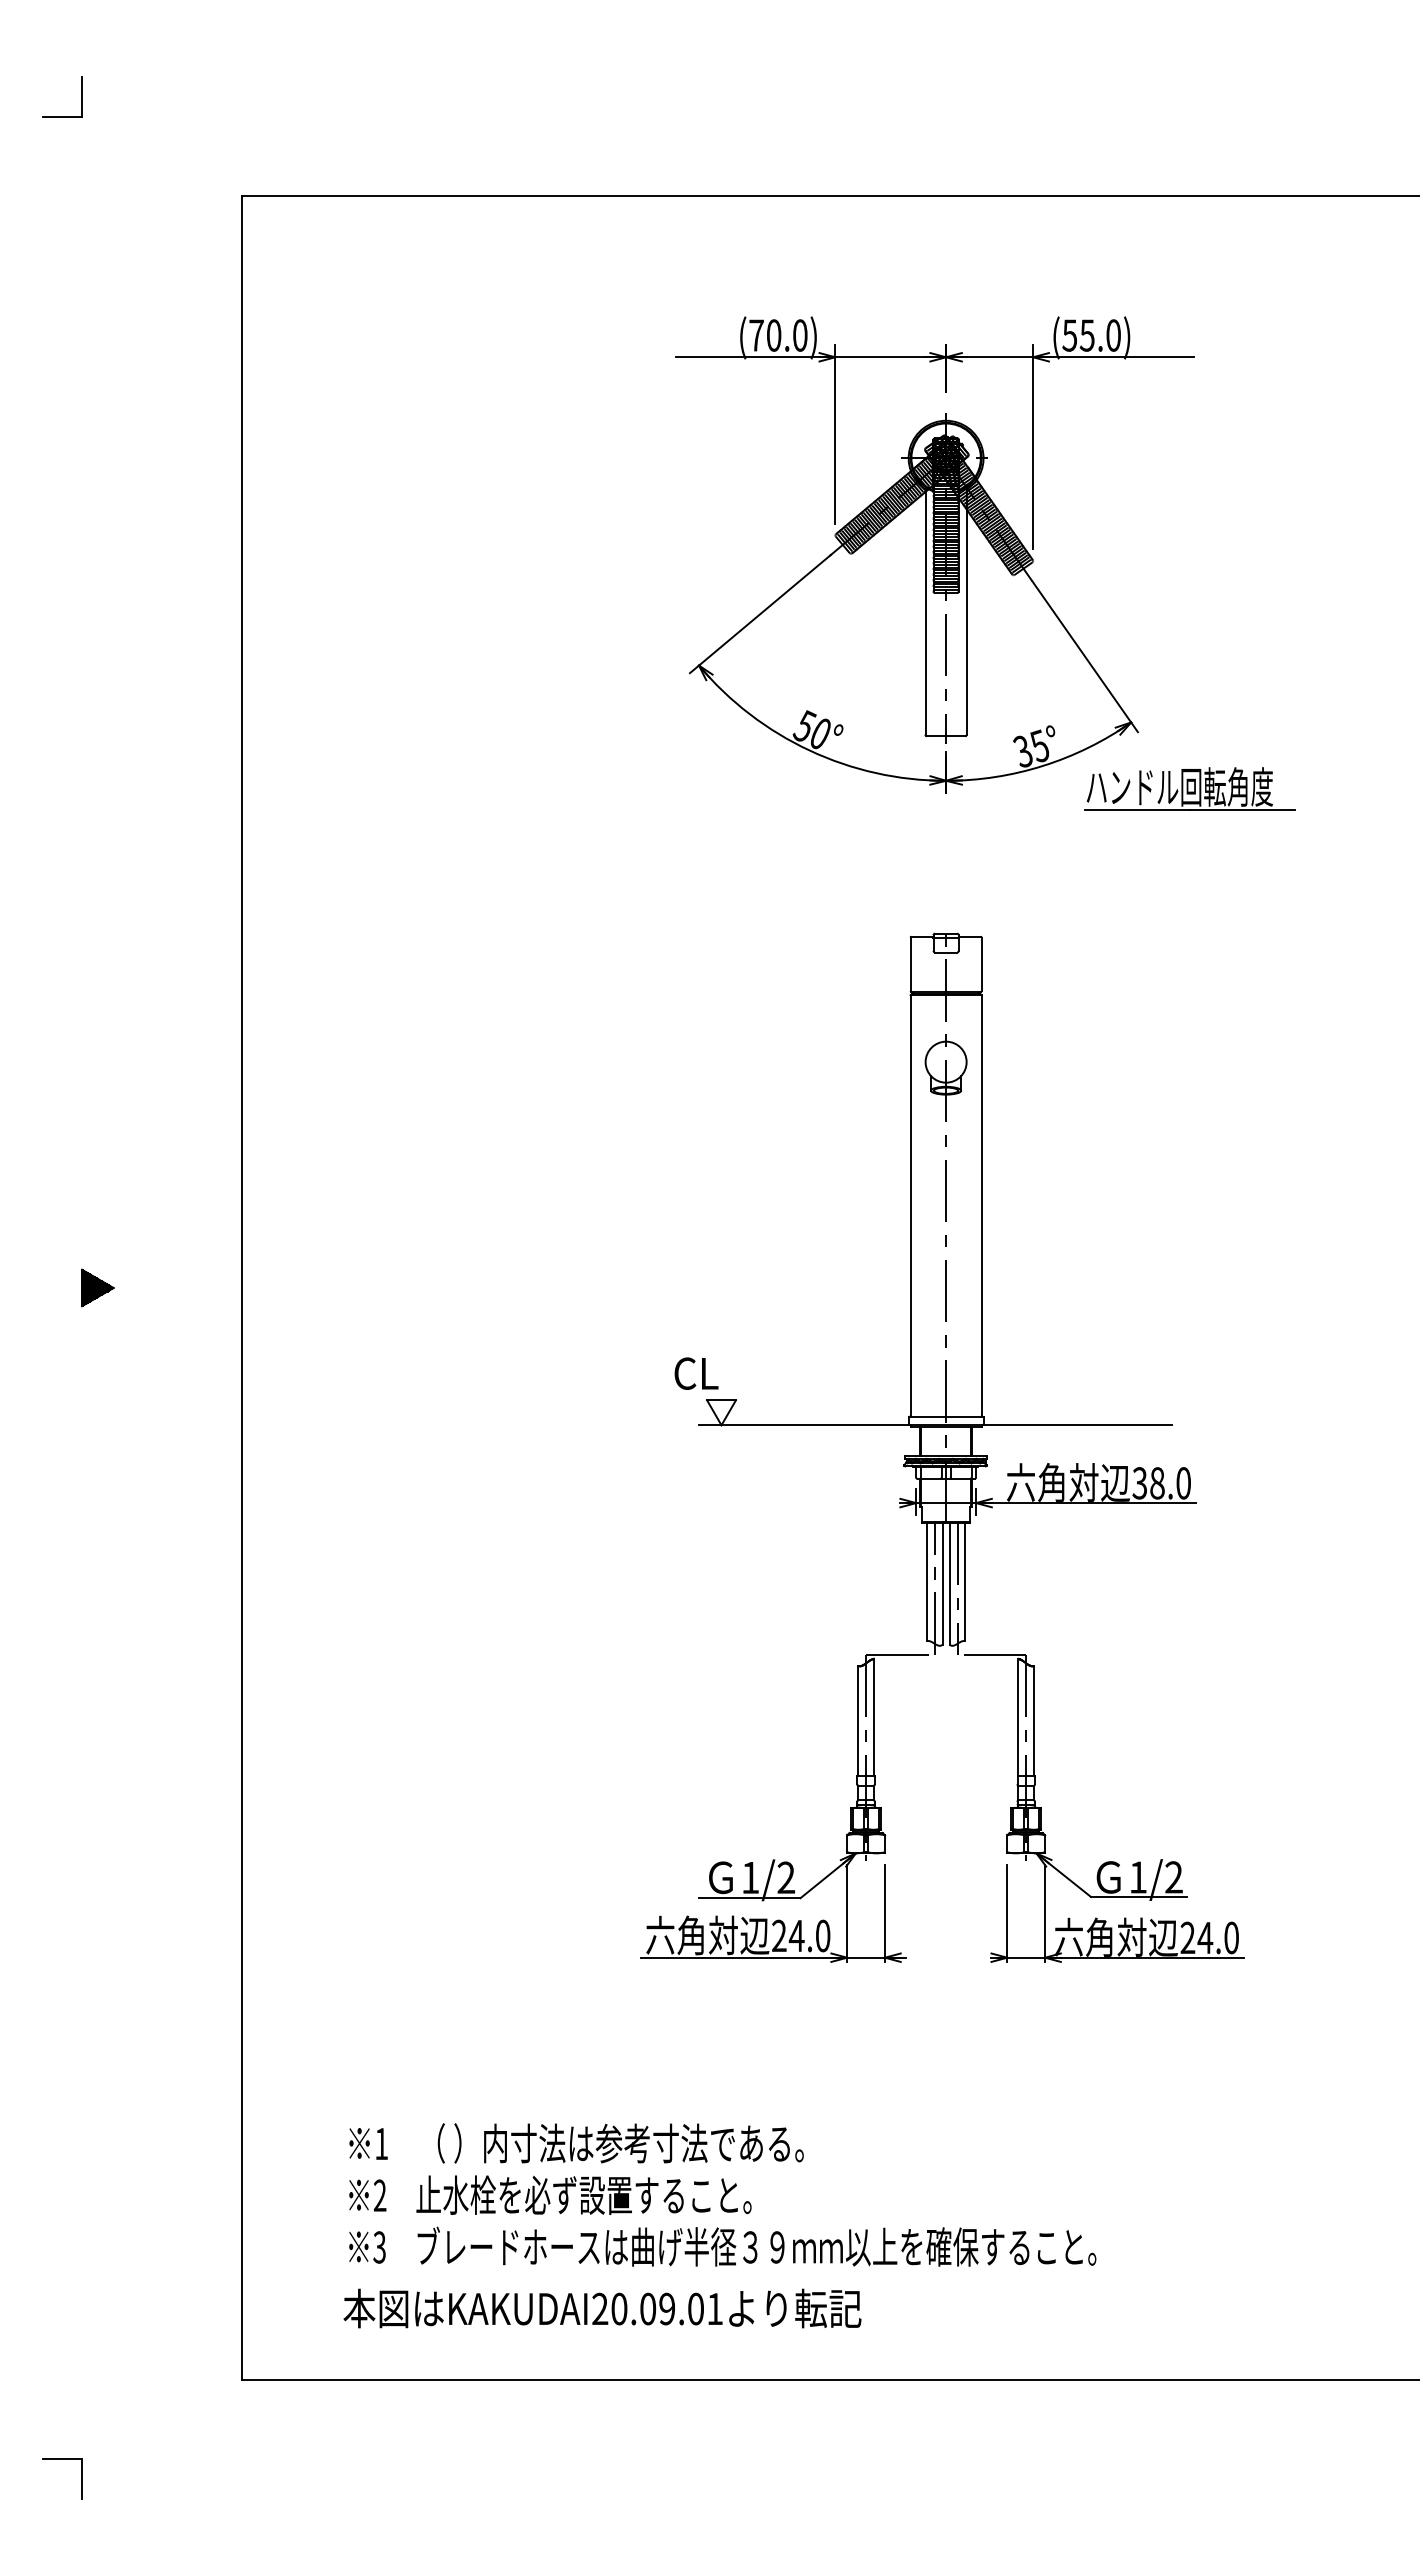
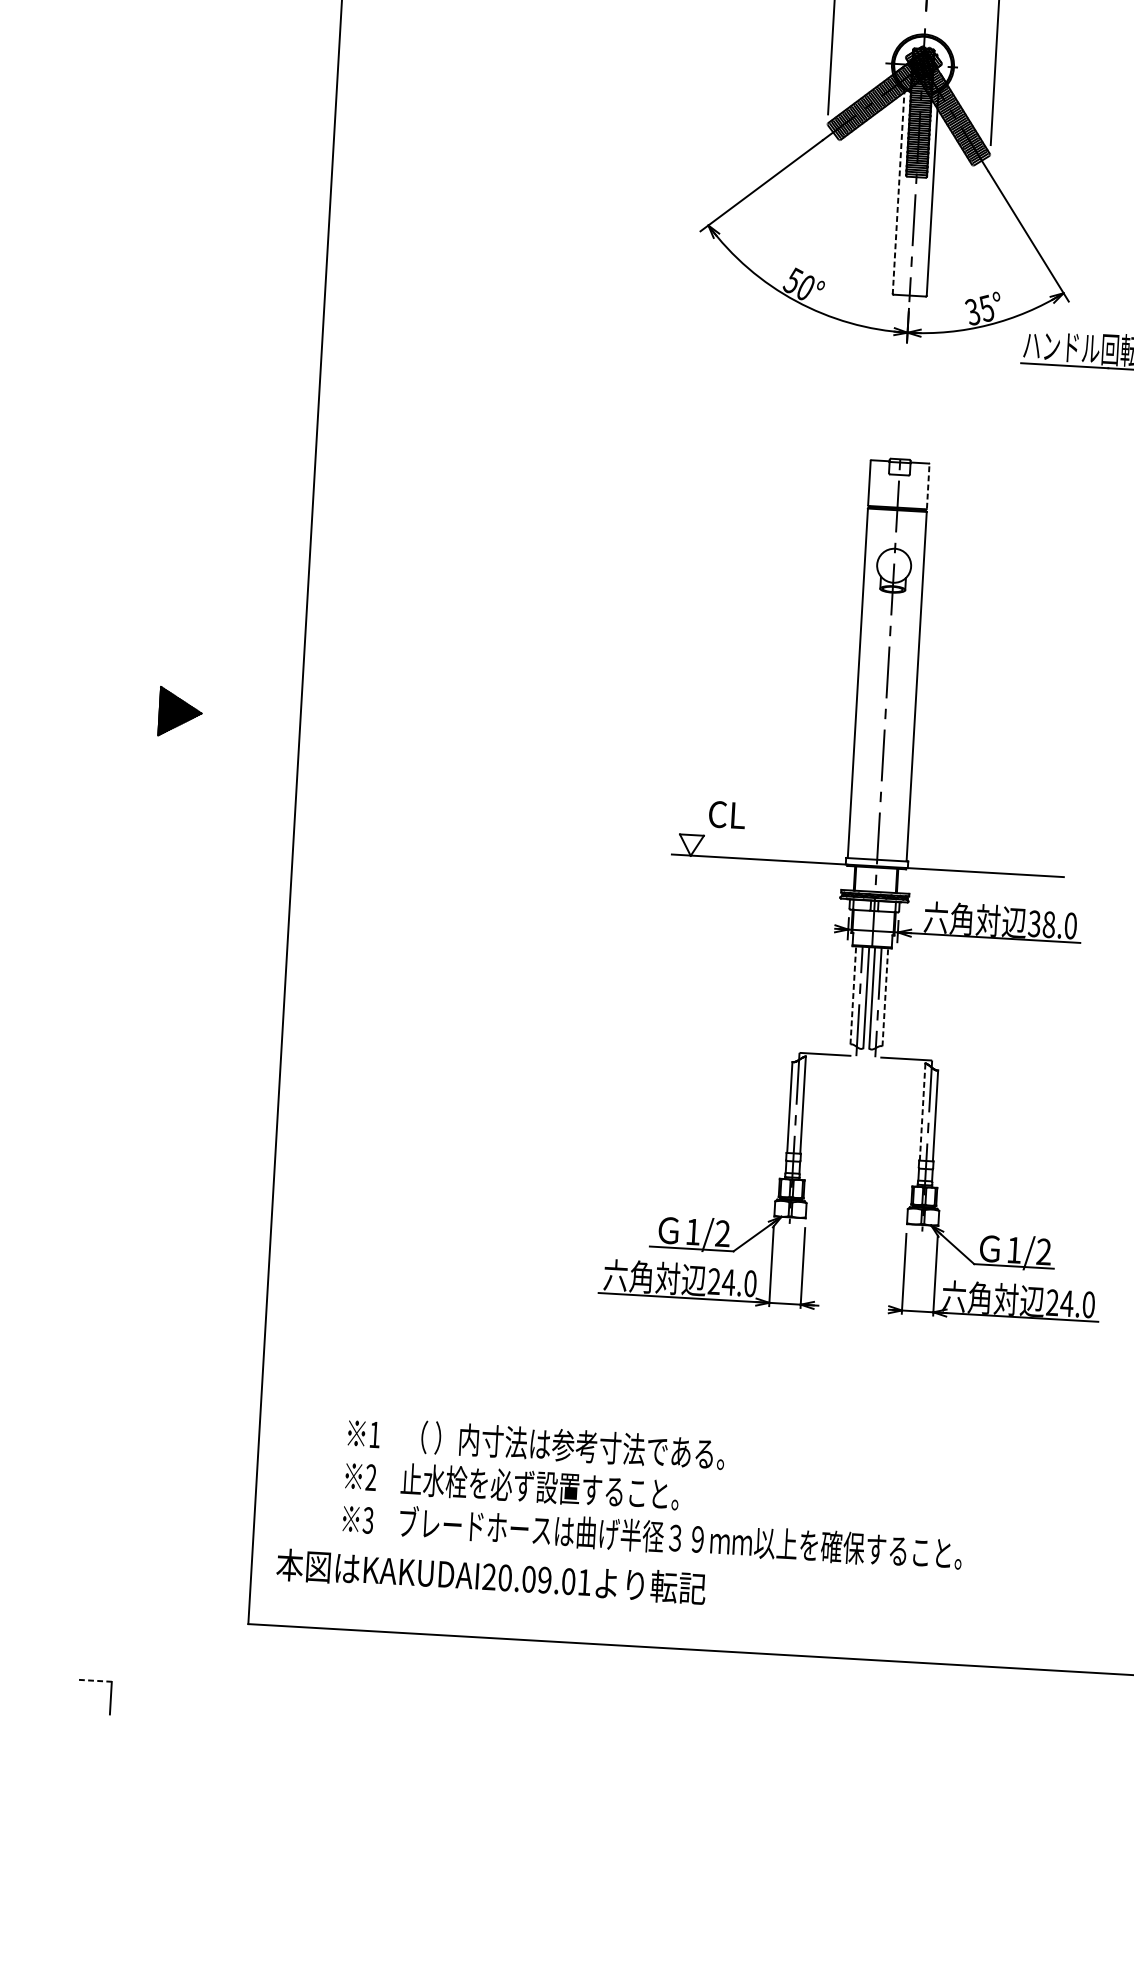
line: (925, 611) -> (898, 191), solid -> dashed
line: (981, 964) -> (928, 486), solid -> dashed
part: (97, 1287) -> (180, 711), size x1.6
text: (696, 1373) -> (727, 814), moved
line: (926, 1581) -> (853, 995), solid -> dashed
line: (965, 1581) -> (885, 996), solid -> dashed
line: (1018, 1717) -> (922, 1112), solid -> dashed
text: (602, 2308) -> (491, 1576), moved
line: (62, 2459) -> (95, 1681), solid -> dashed

